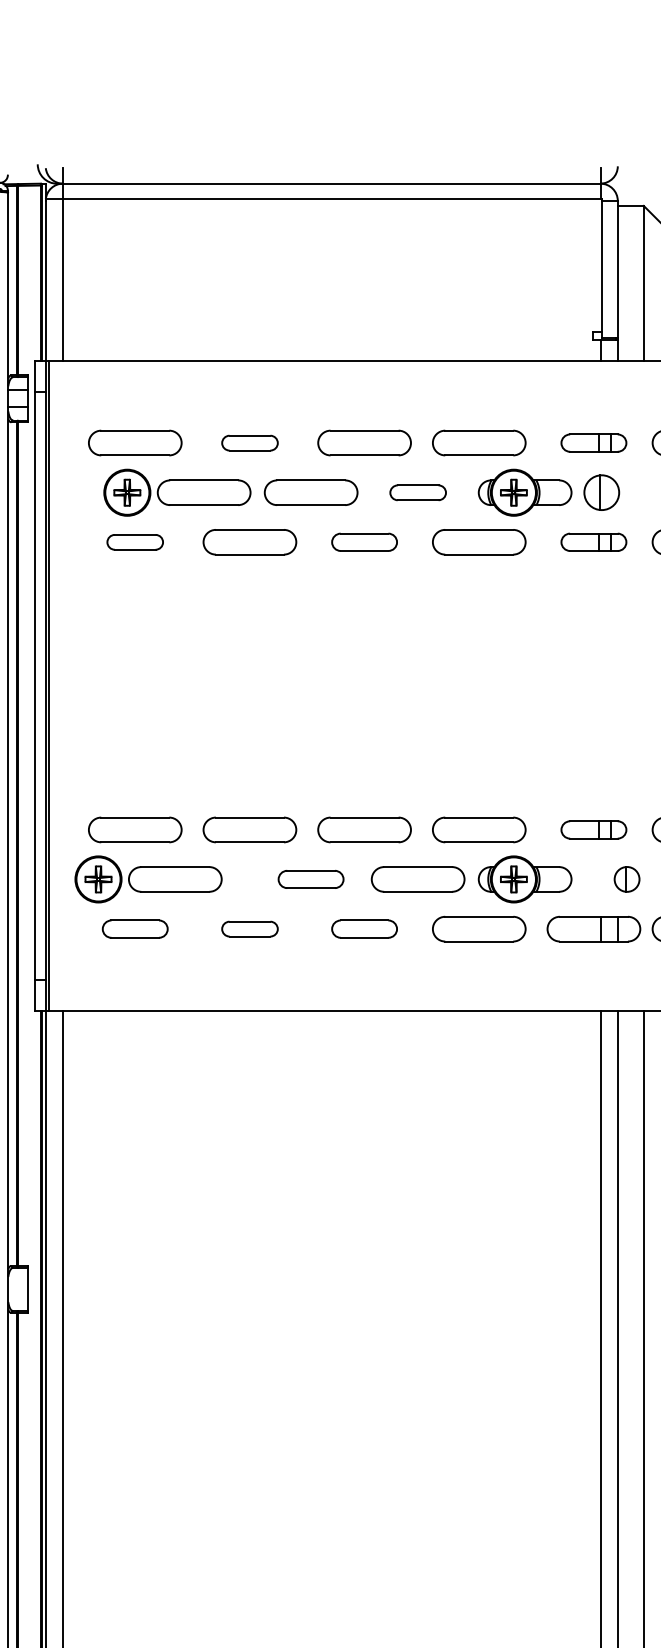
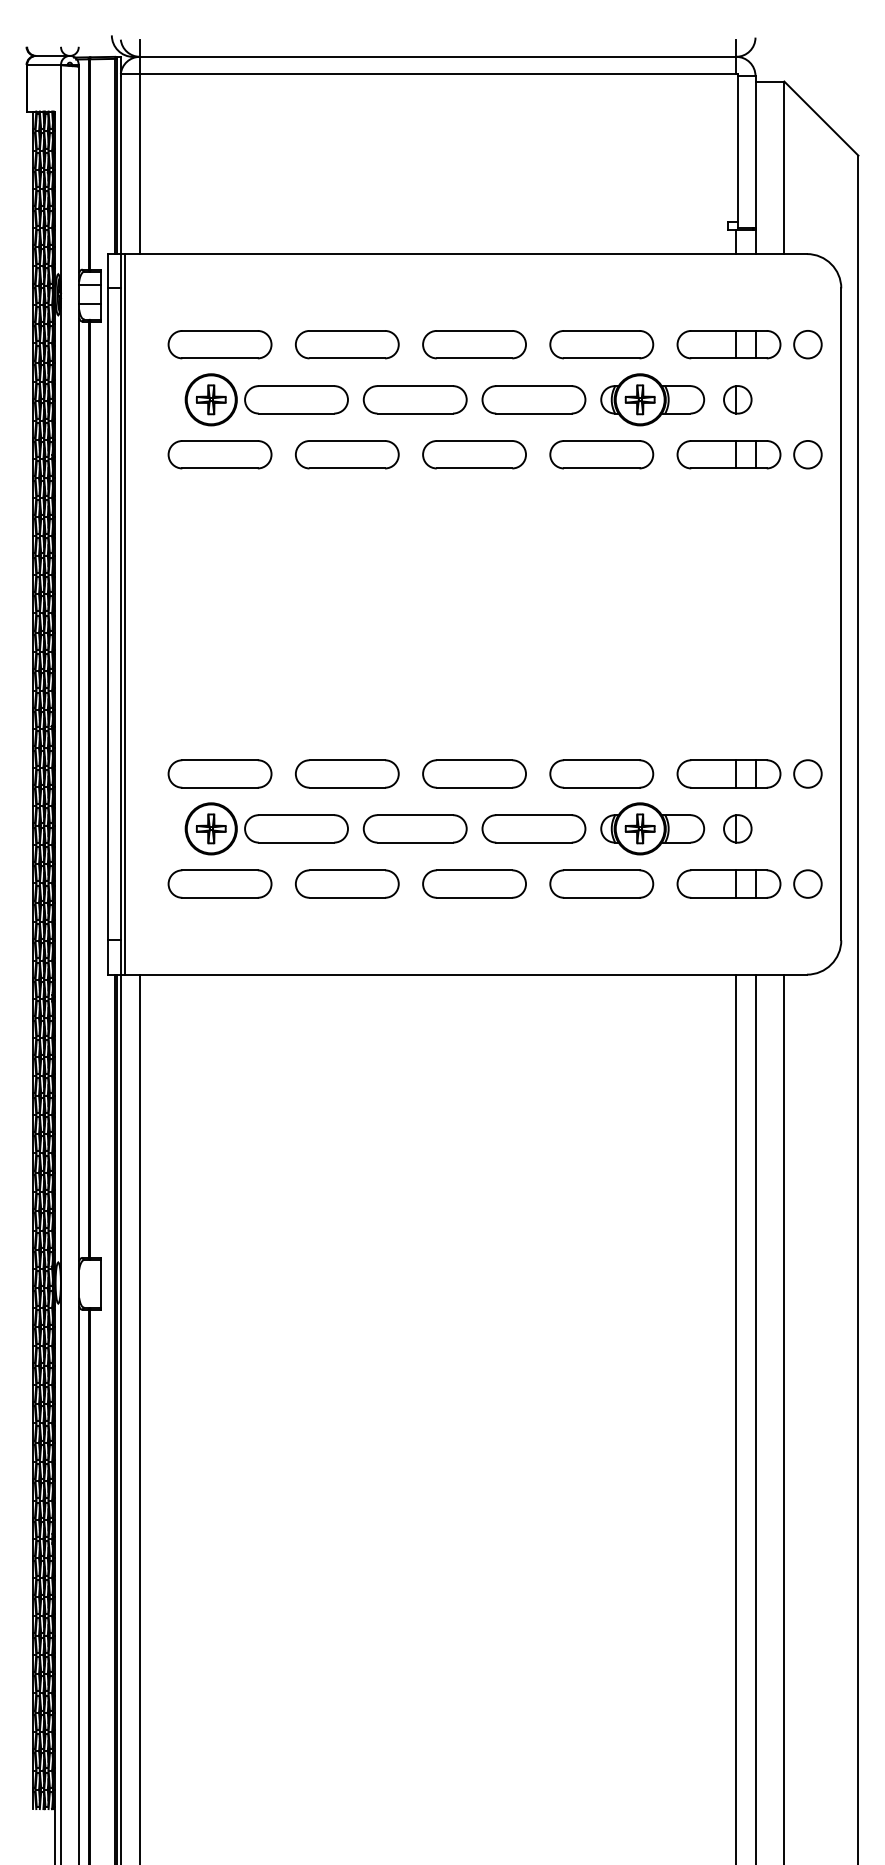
part: (250, 442) -> (347, 344), size x1.67
part: (593, 442) -> (728, 344), size x1.43
part: (417, 492) -> (533, 399), size x1.67
part: (601, 492) -> (737, 399), size x0.71
part: (134, 542) -> (219, 454), size x1.67
part: (364, 542) -> (474, 454), size x1.43
part: (593, 542) -> (728, 454), size x1.43
part: (593, 829) -> (728, 773), size x1.43
part: (148, 879) -> (266, 828), moved
part: (310, 879) -> (414, 828), size x1.43
part: (626, 879) -> (737, 828), moved
part: (134, 928) -> (219, 883), size x1.43
part: (250, 928) -> (347, 883), size x1.67
part: (364, 928) -> (474, 883), size x1.43

